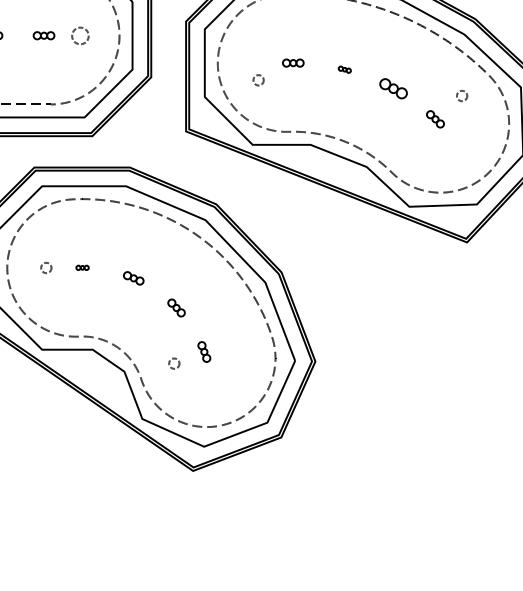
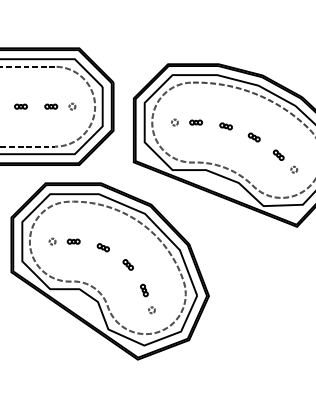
circle: (80, 35) -> (72, 106), size x0.62
part: (343, 69) -> (225, 126), size x1.67
circle: (257, 80) -> (174, 122), moved
part: (391, 88) -> (253, 137), size x0.71
circle: (462, 95) -> (294, 169), moved
part: (82, 267) -> (73, 241), size x1.67
circle: (173, 364) -> (151, 310), moved

